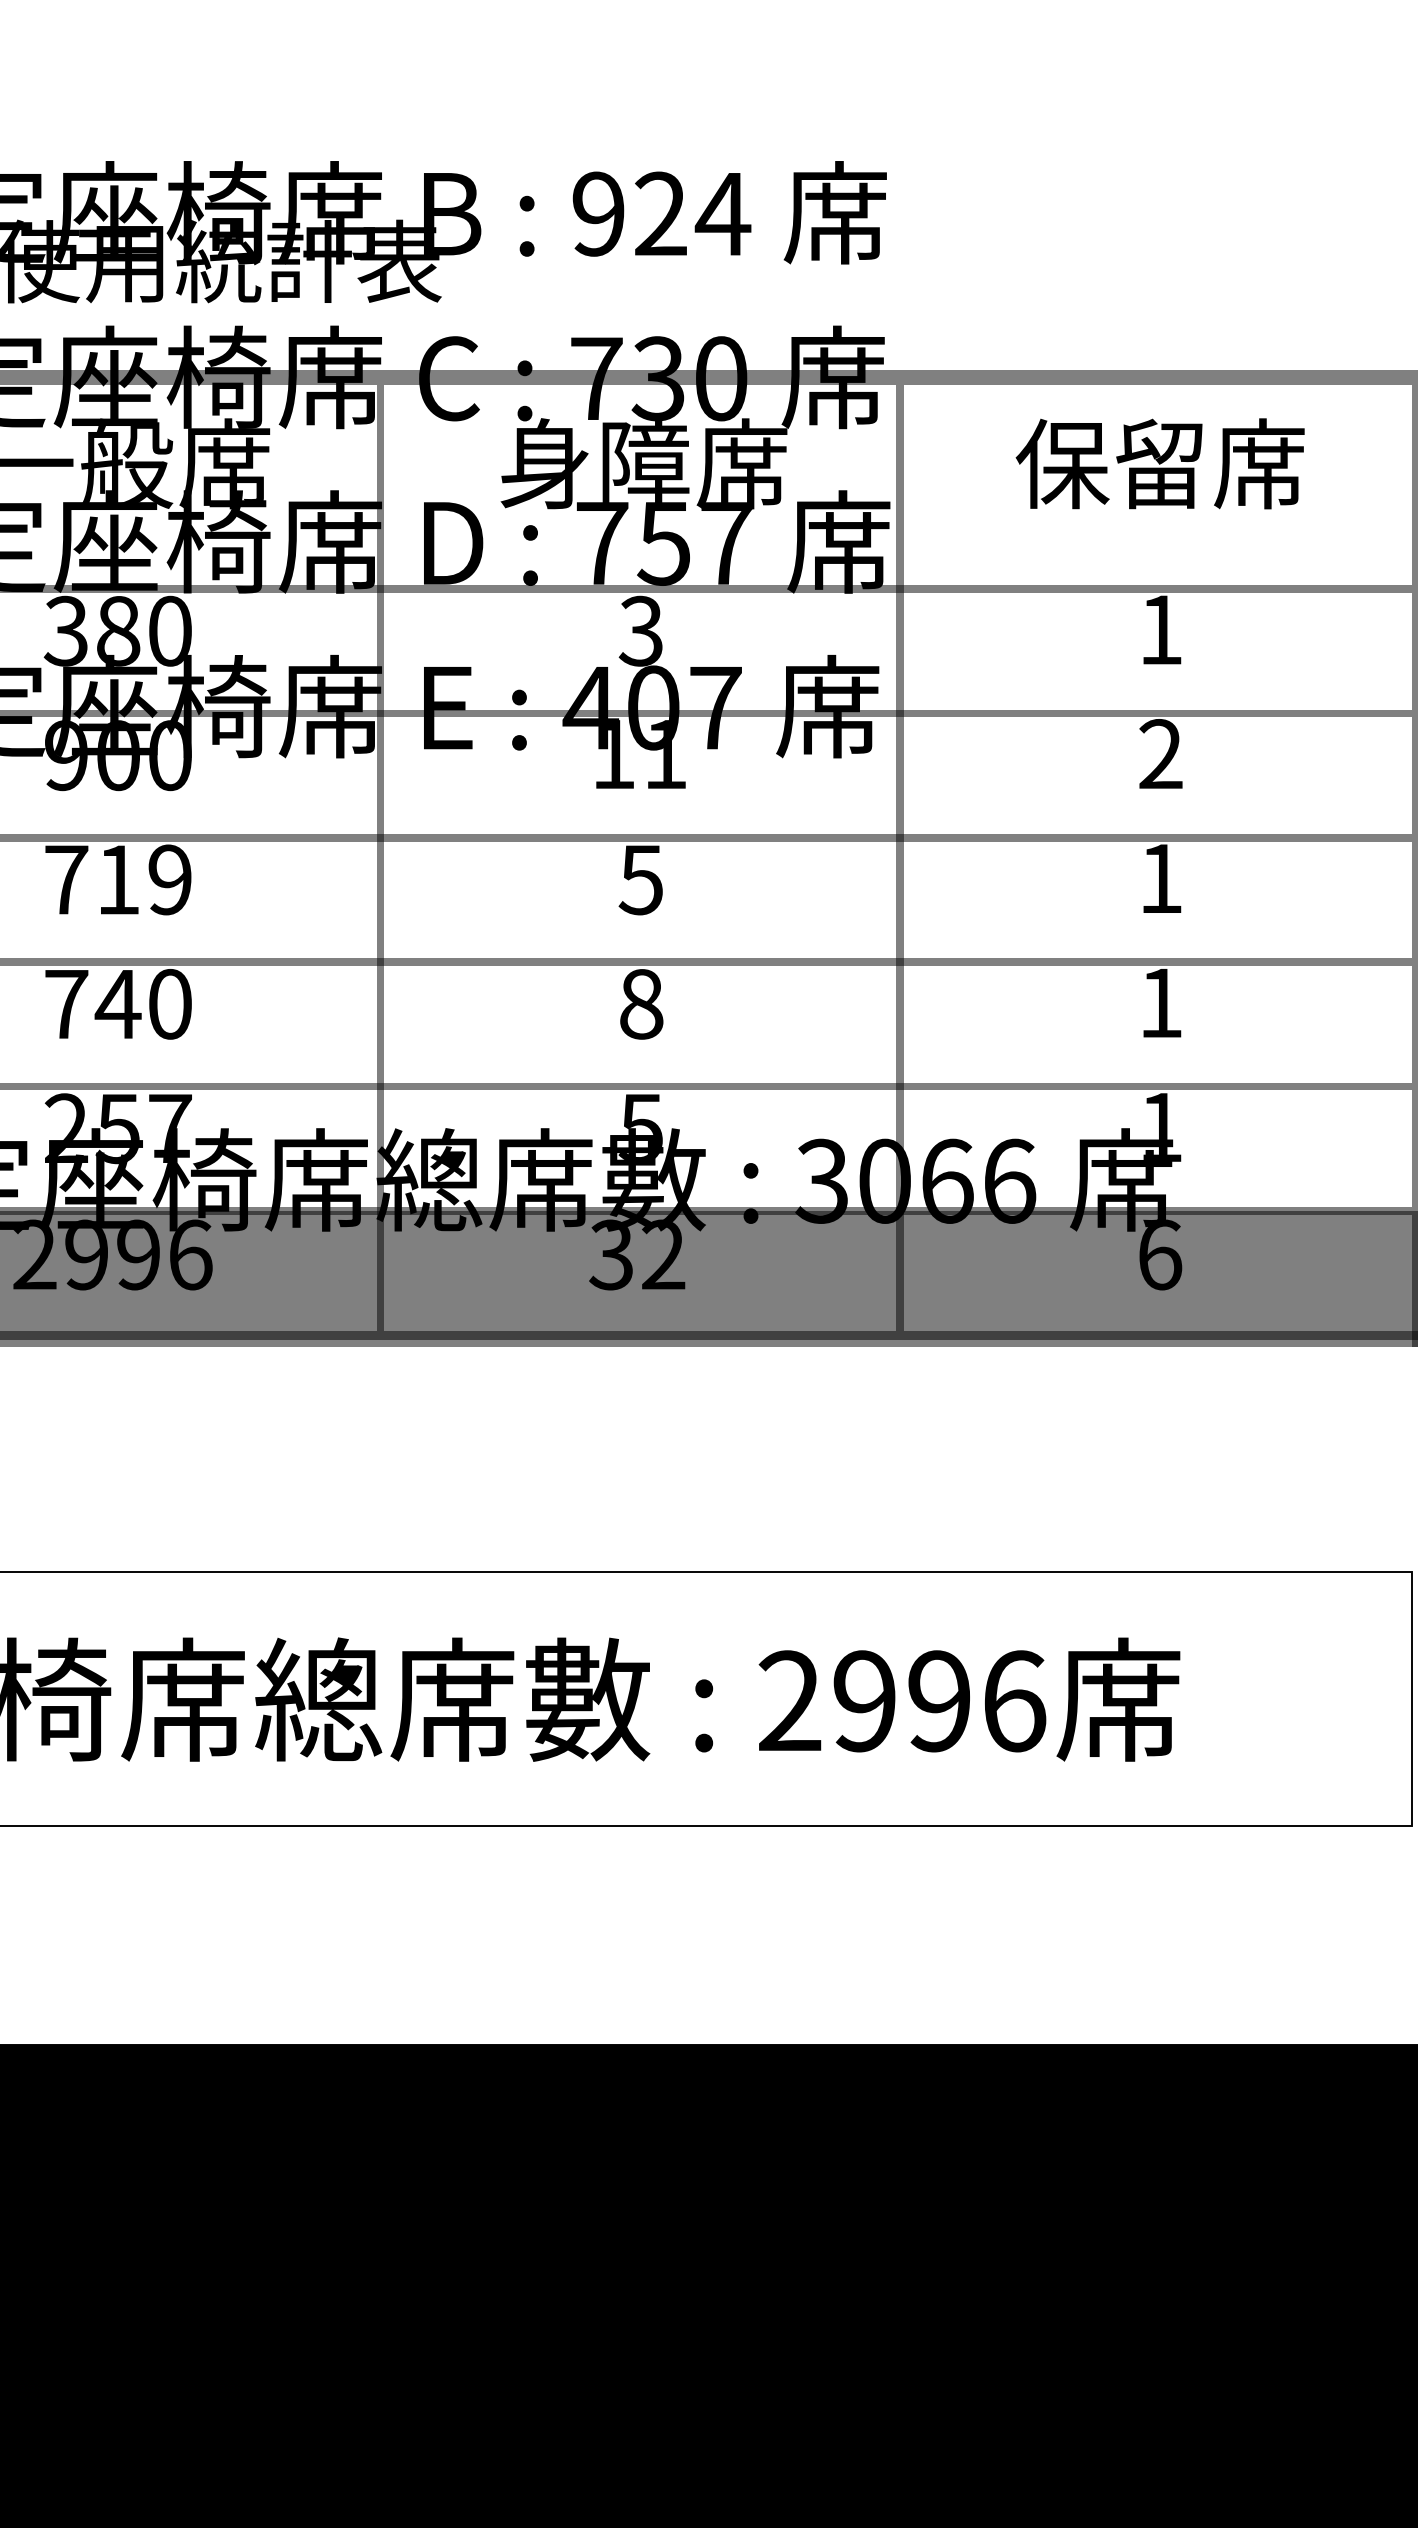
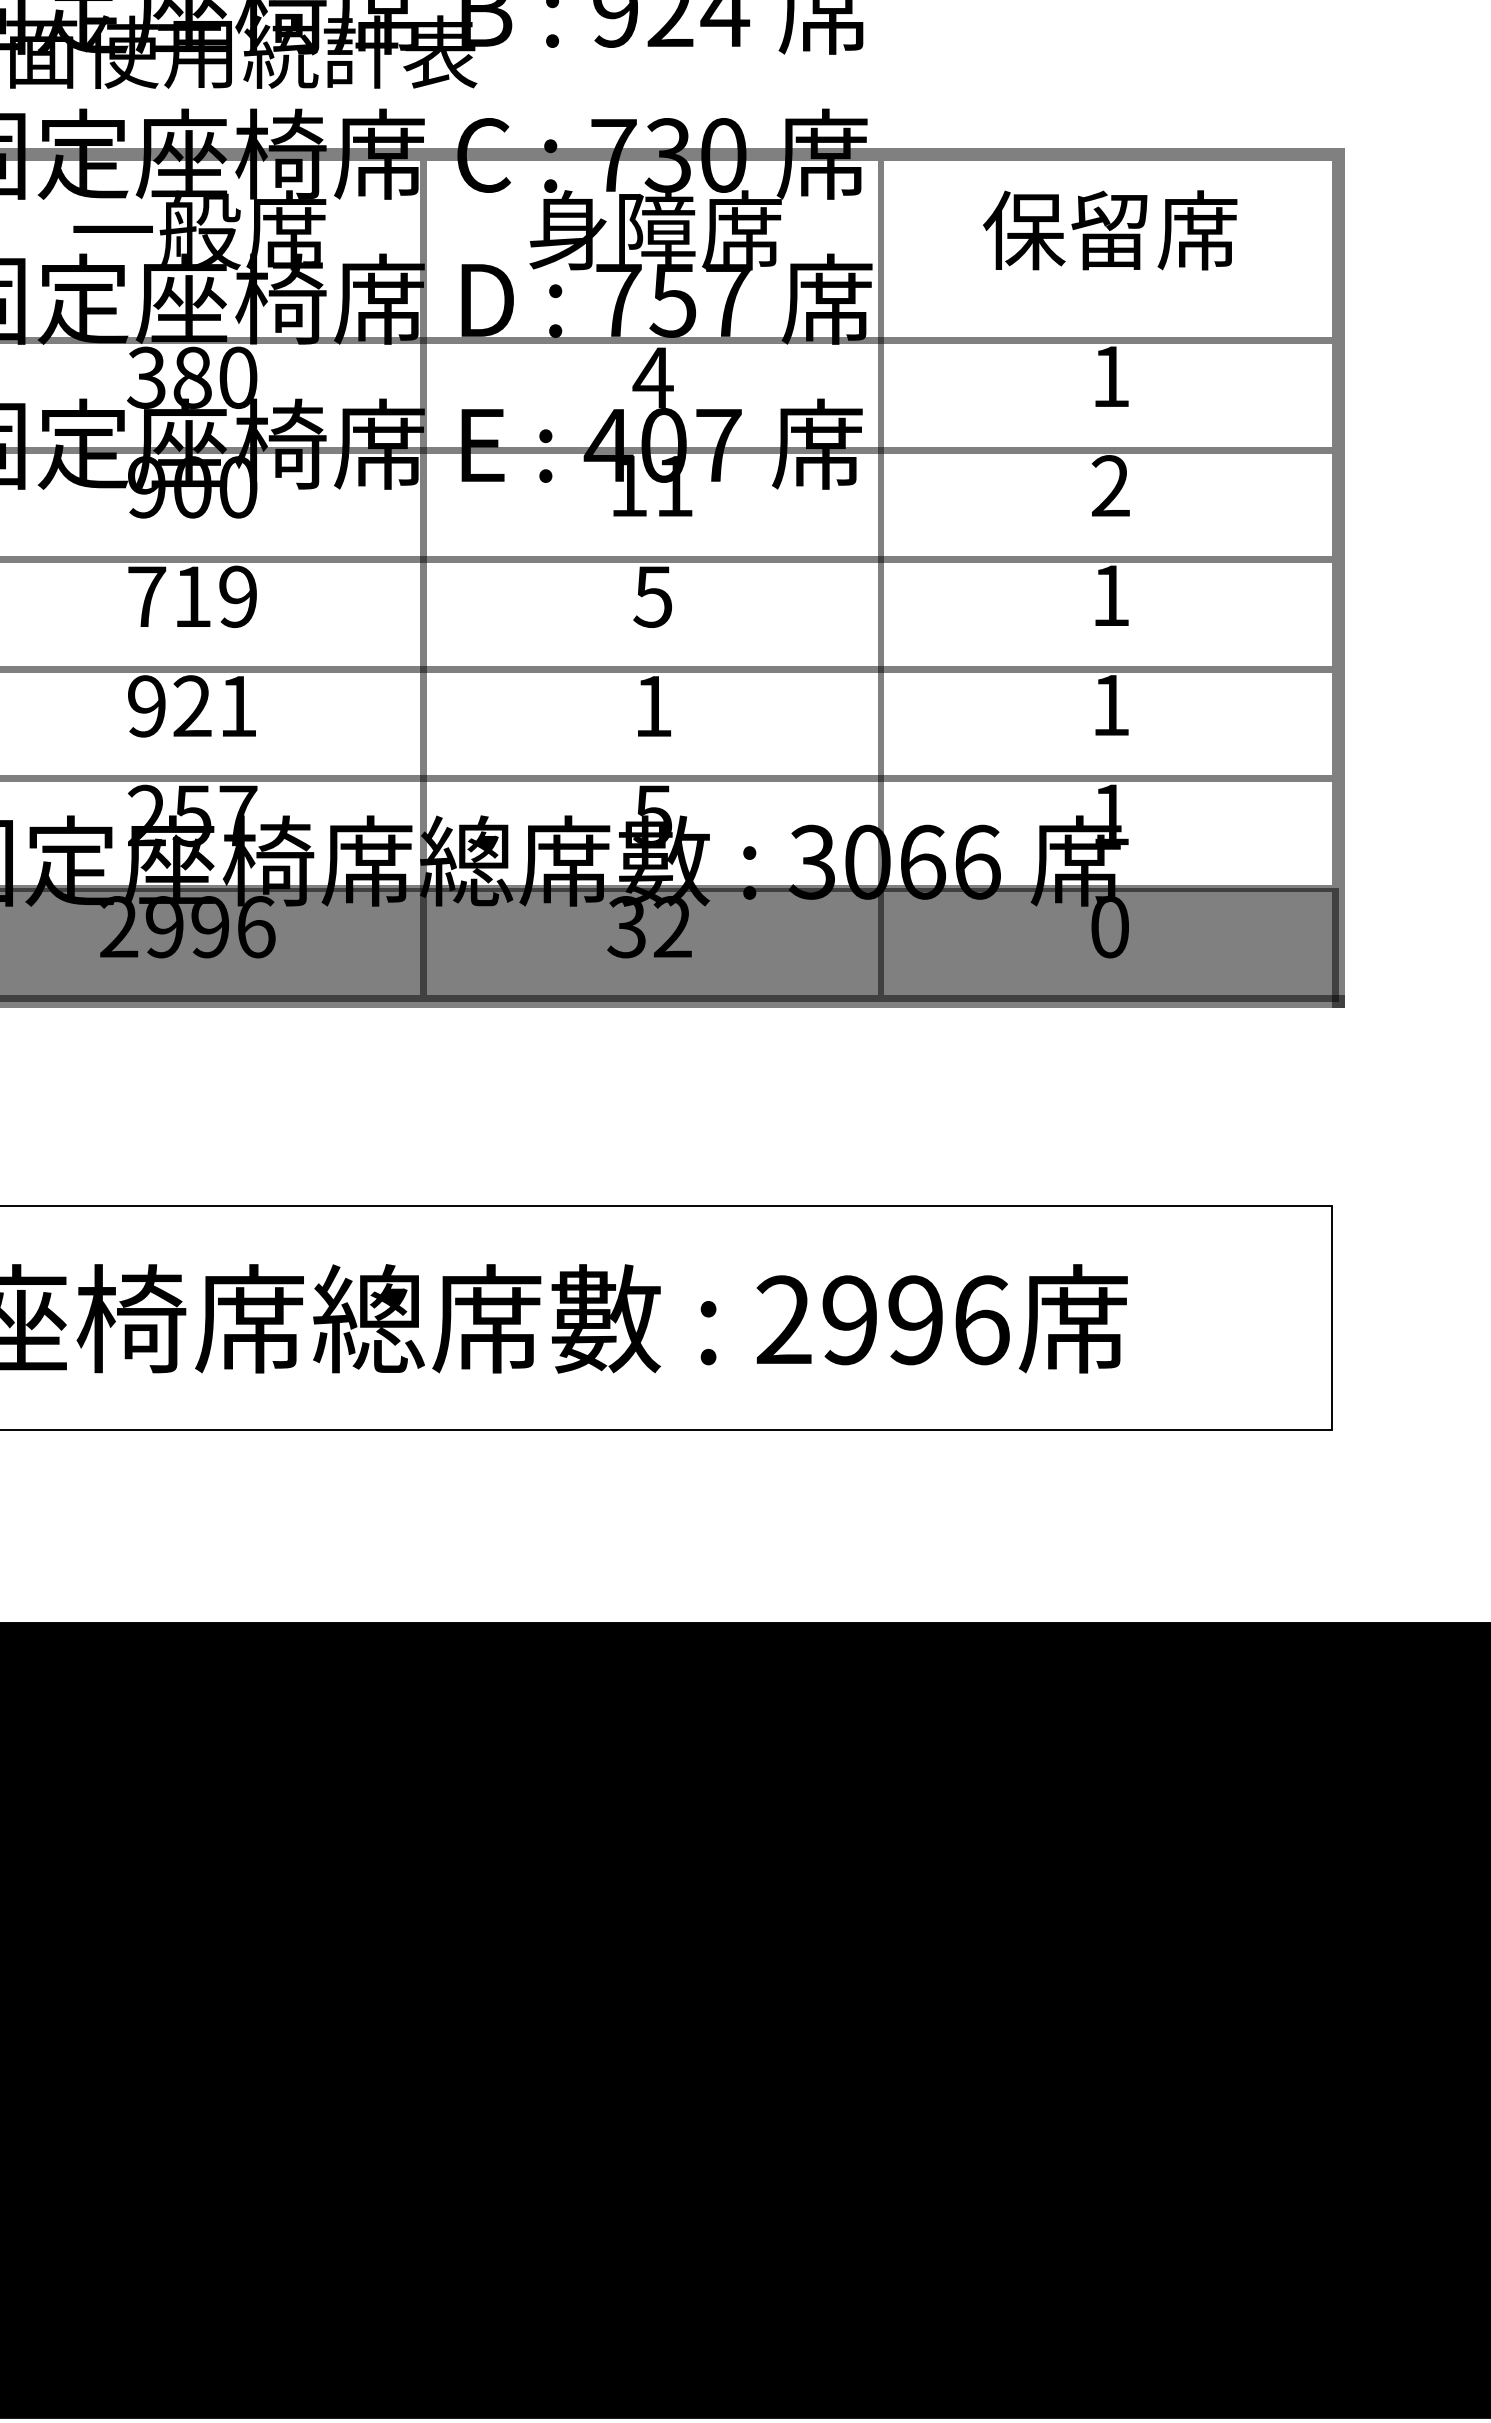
text: (640, 630) -> (652, 377), 3 -> 4
text: (118, 1004) -> (192, 706), 740 -> 921
text: (641, 1004) -> (653, 706), 8 -> 1
text: (1160, 1255) -> (1110, 927), 6 -> 0

